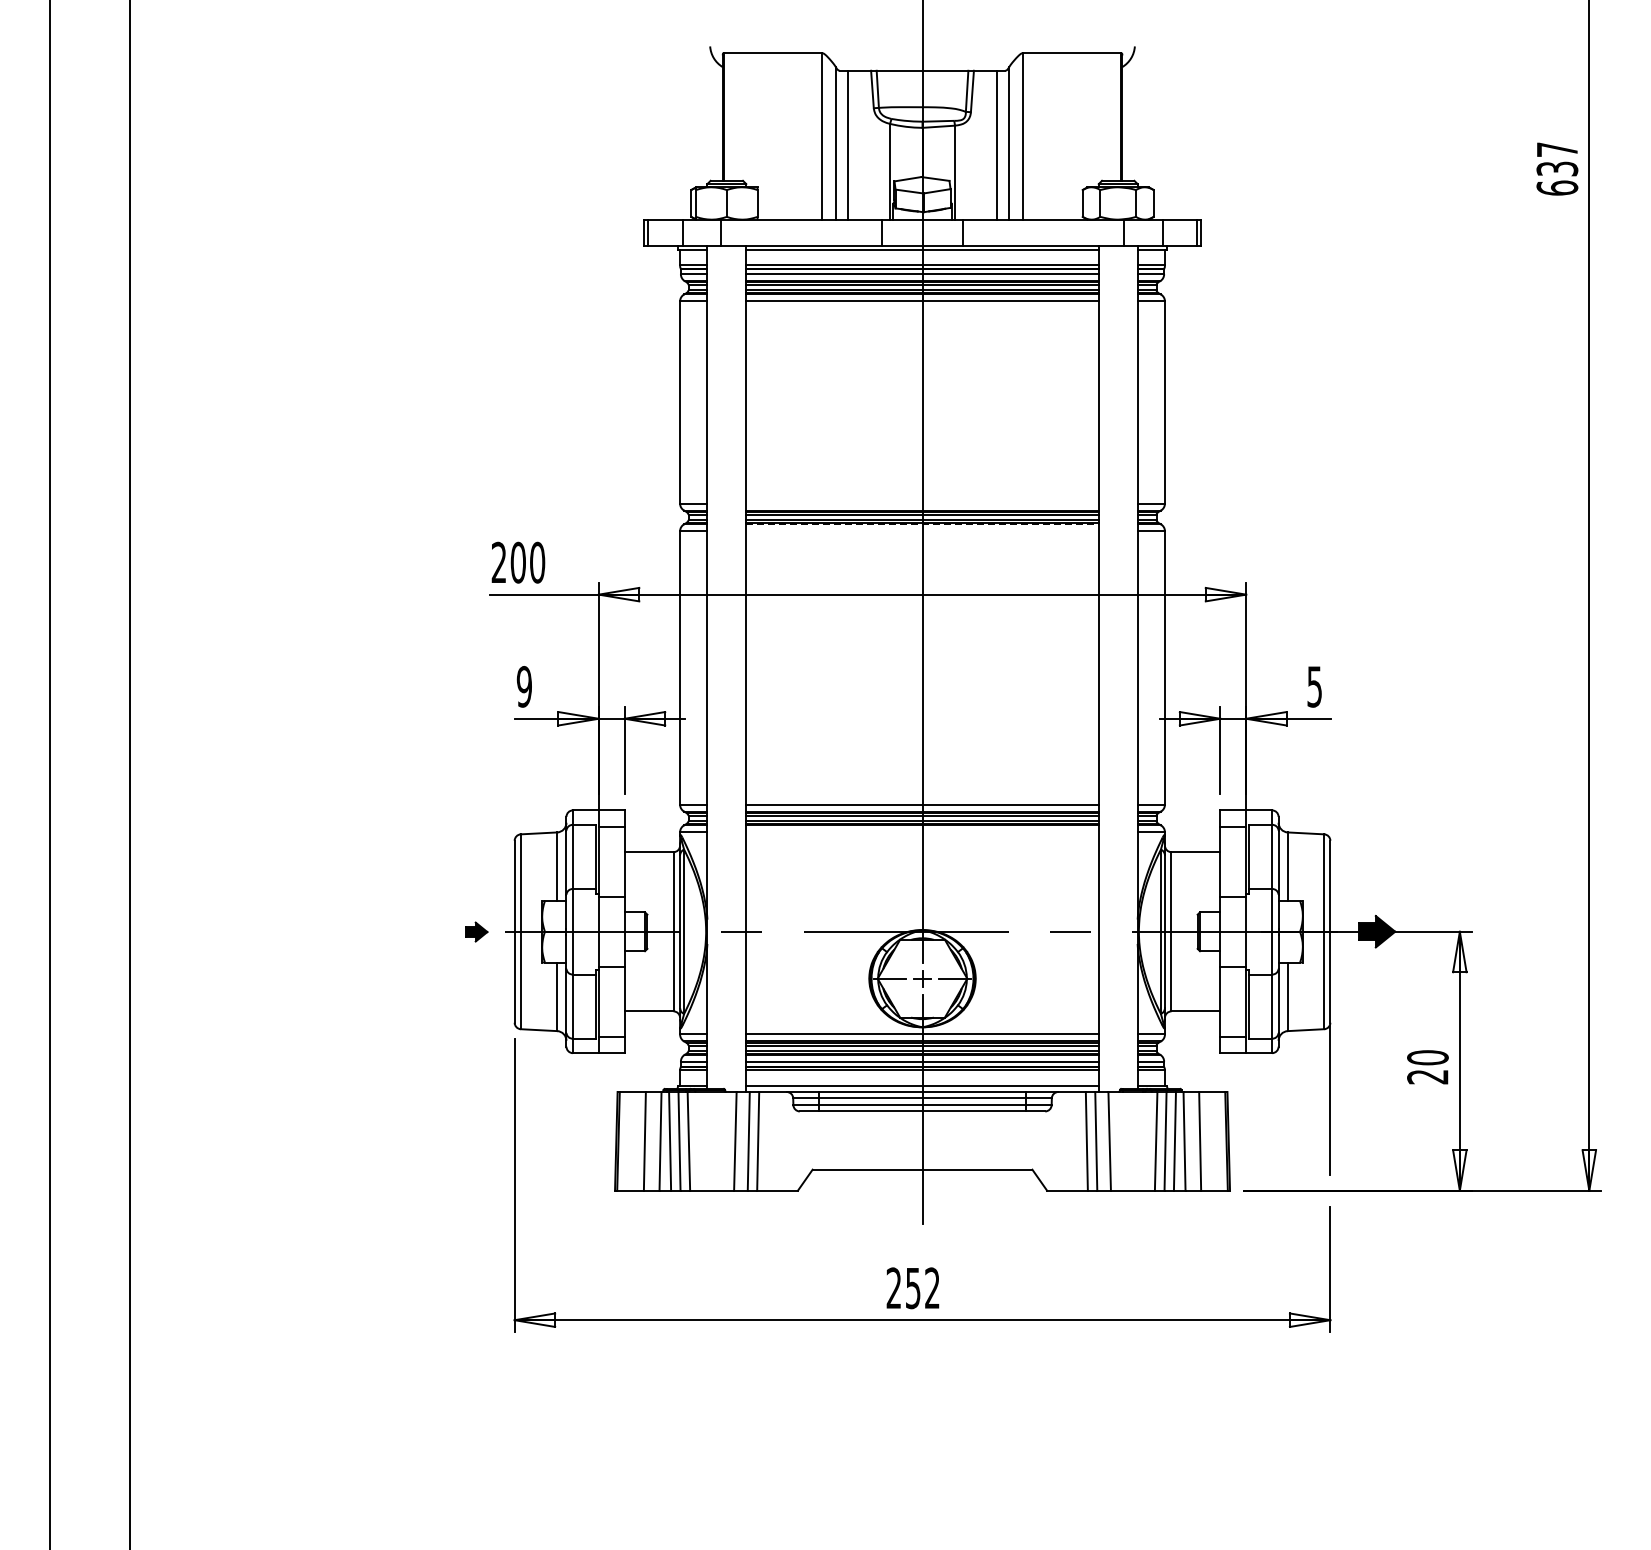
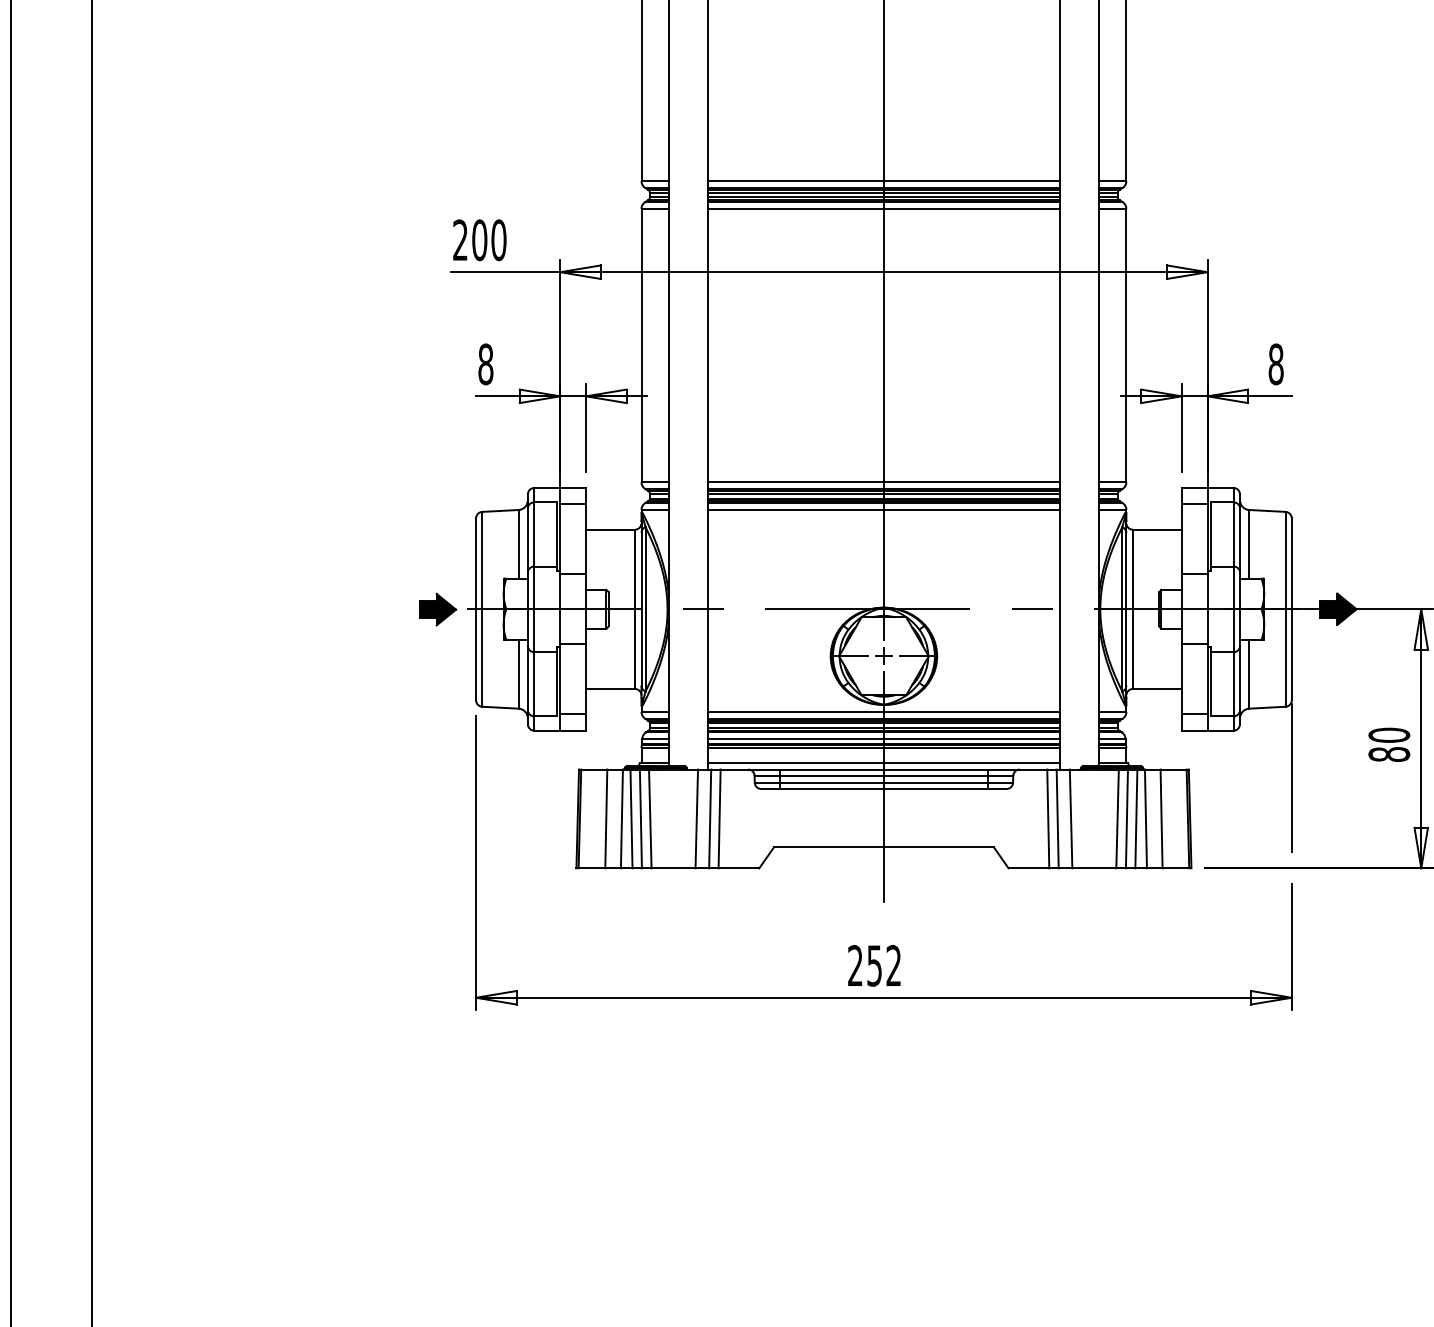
line: (922, 503) -> (883, 181), added
line: (923, 524) -> (884, 202), dashed -> solid
line: (922, 531) -> (883, 209), added
text: (524, 686) -> (485, 364), 9 -> 8
text: (1314, 686) -> (1275, 364), 5 -> 8
line: (922, 832) -> (883, 510), added
part: (476, 931) -> (437, 609), size x1.67
text: (1427, 1076) -> (1388, 754), 20 -> 80

